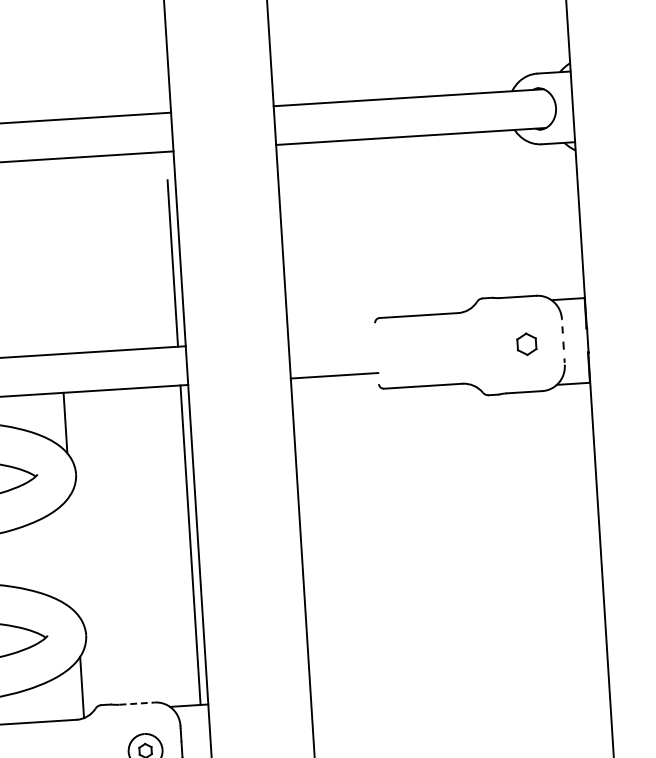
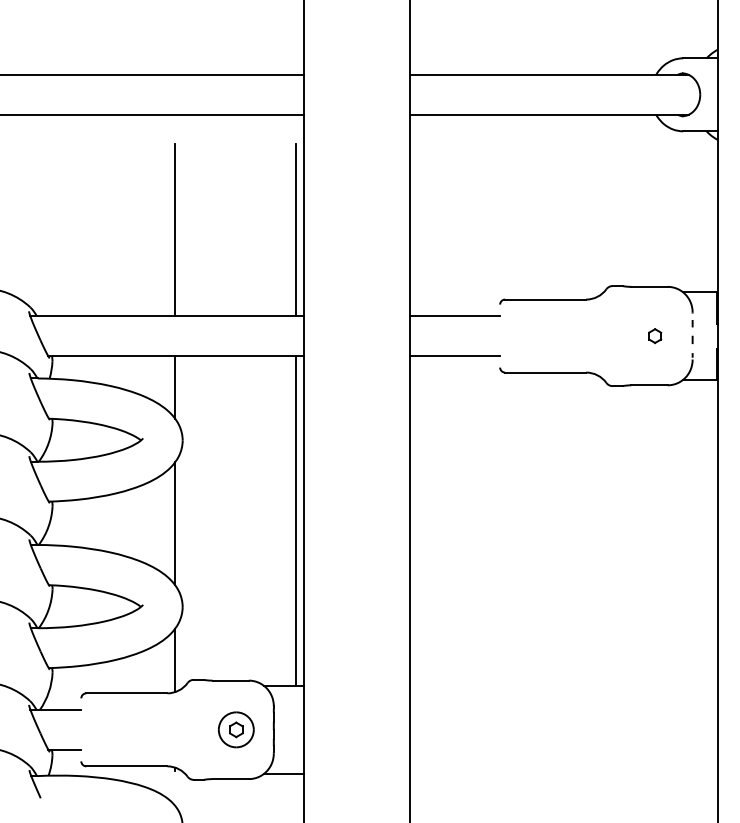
line: (56, 271) -> (175, 230), added
line: (331, 337) -> (454, 316), added
part: (527, 343) -> (655, 335), size x0.62
line: (74, 554) -> (175, 523), added
line: (137, 703) -> (231, 680), dashed -> solid

